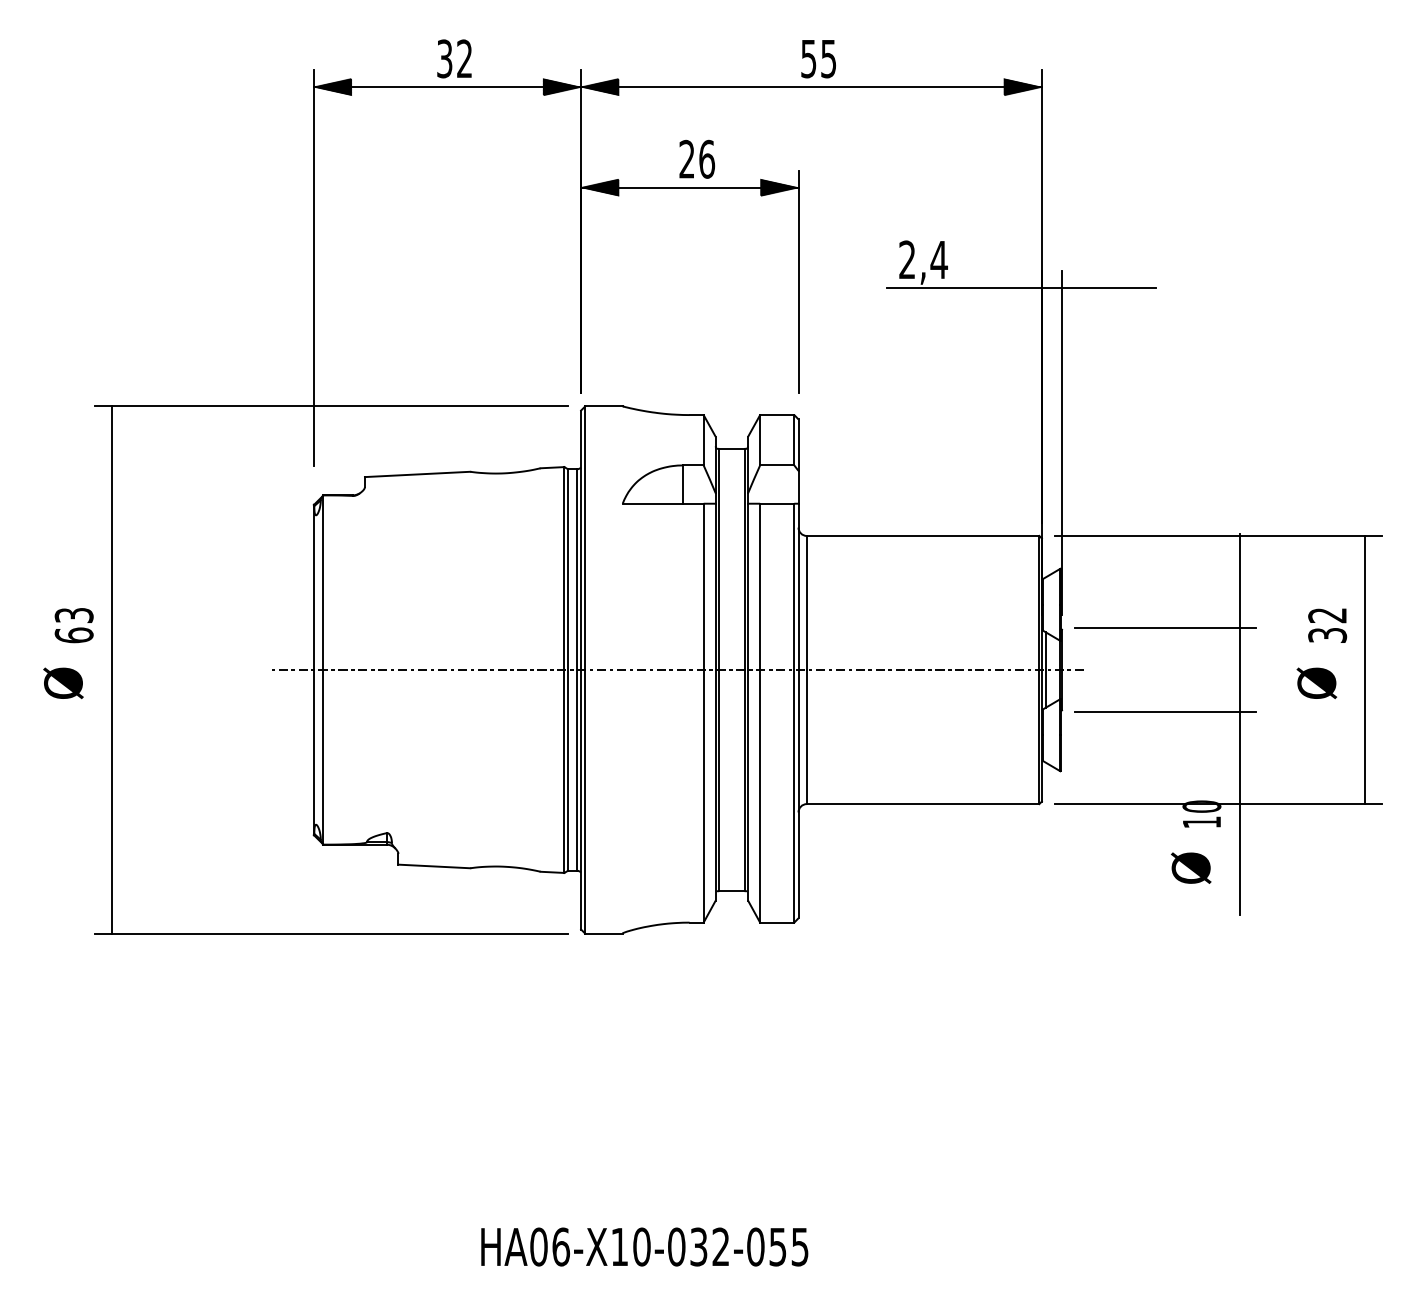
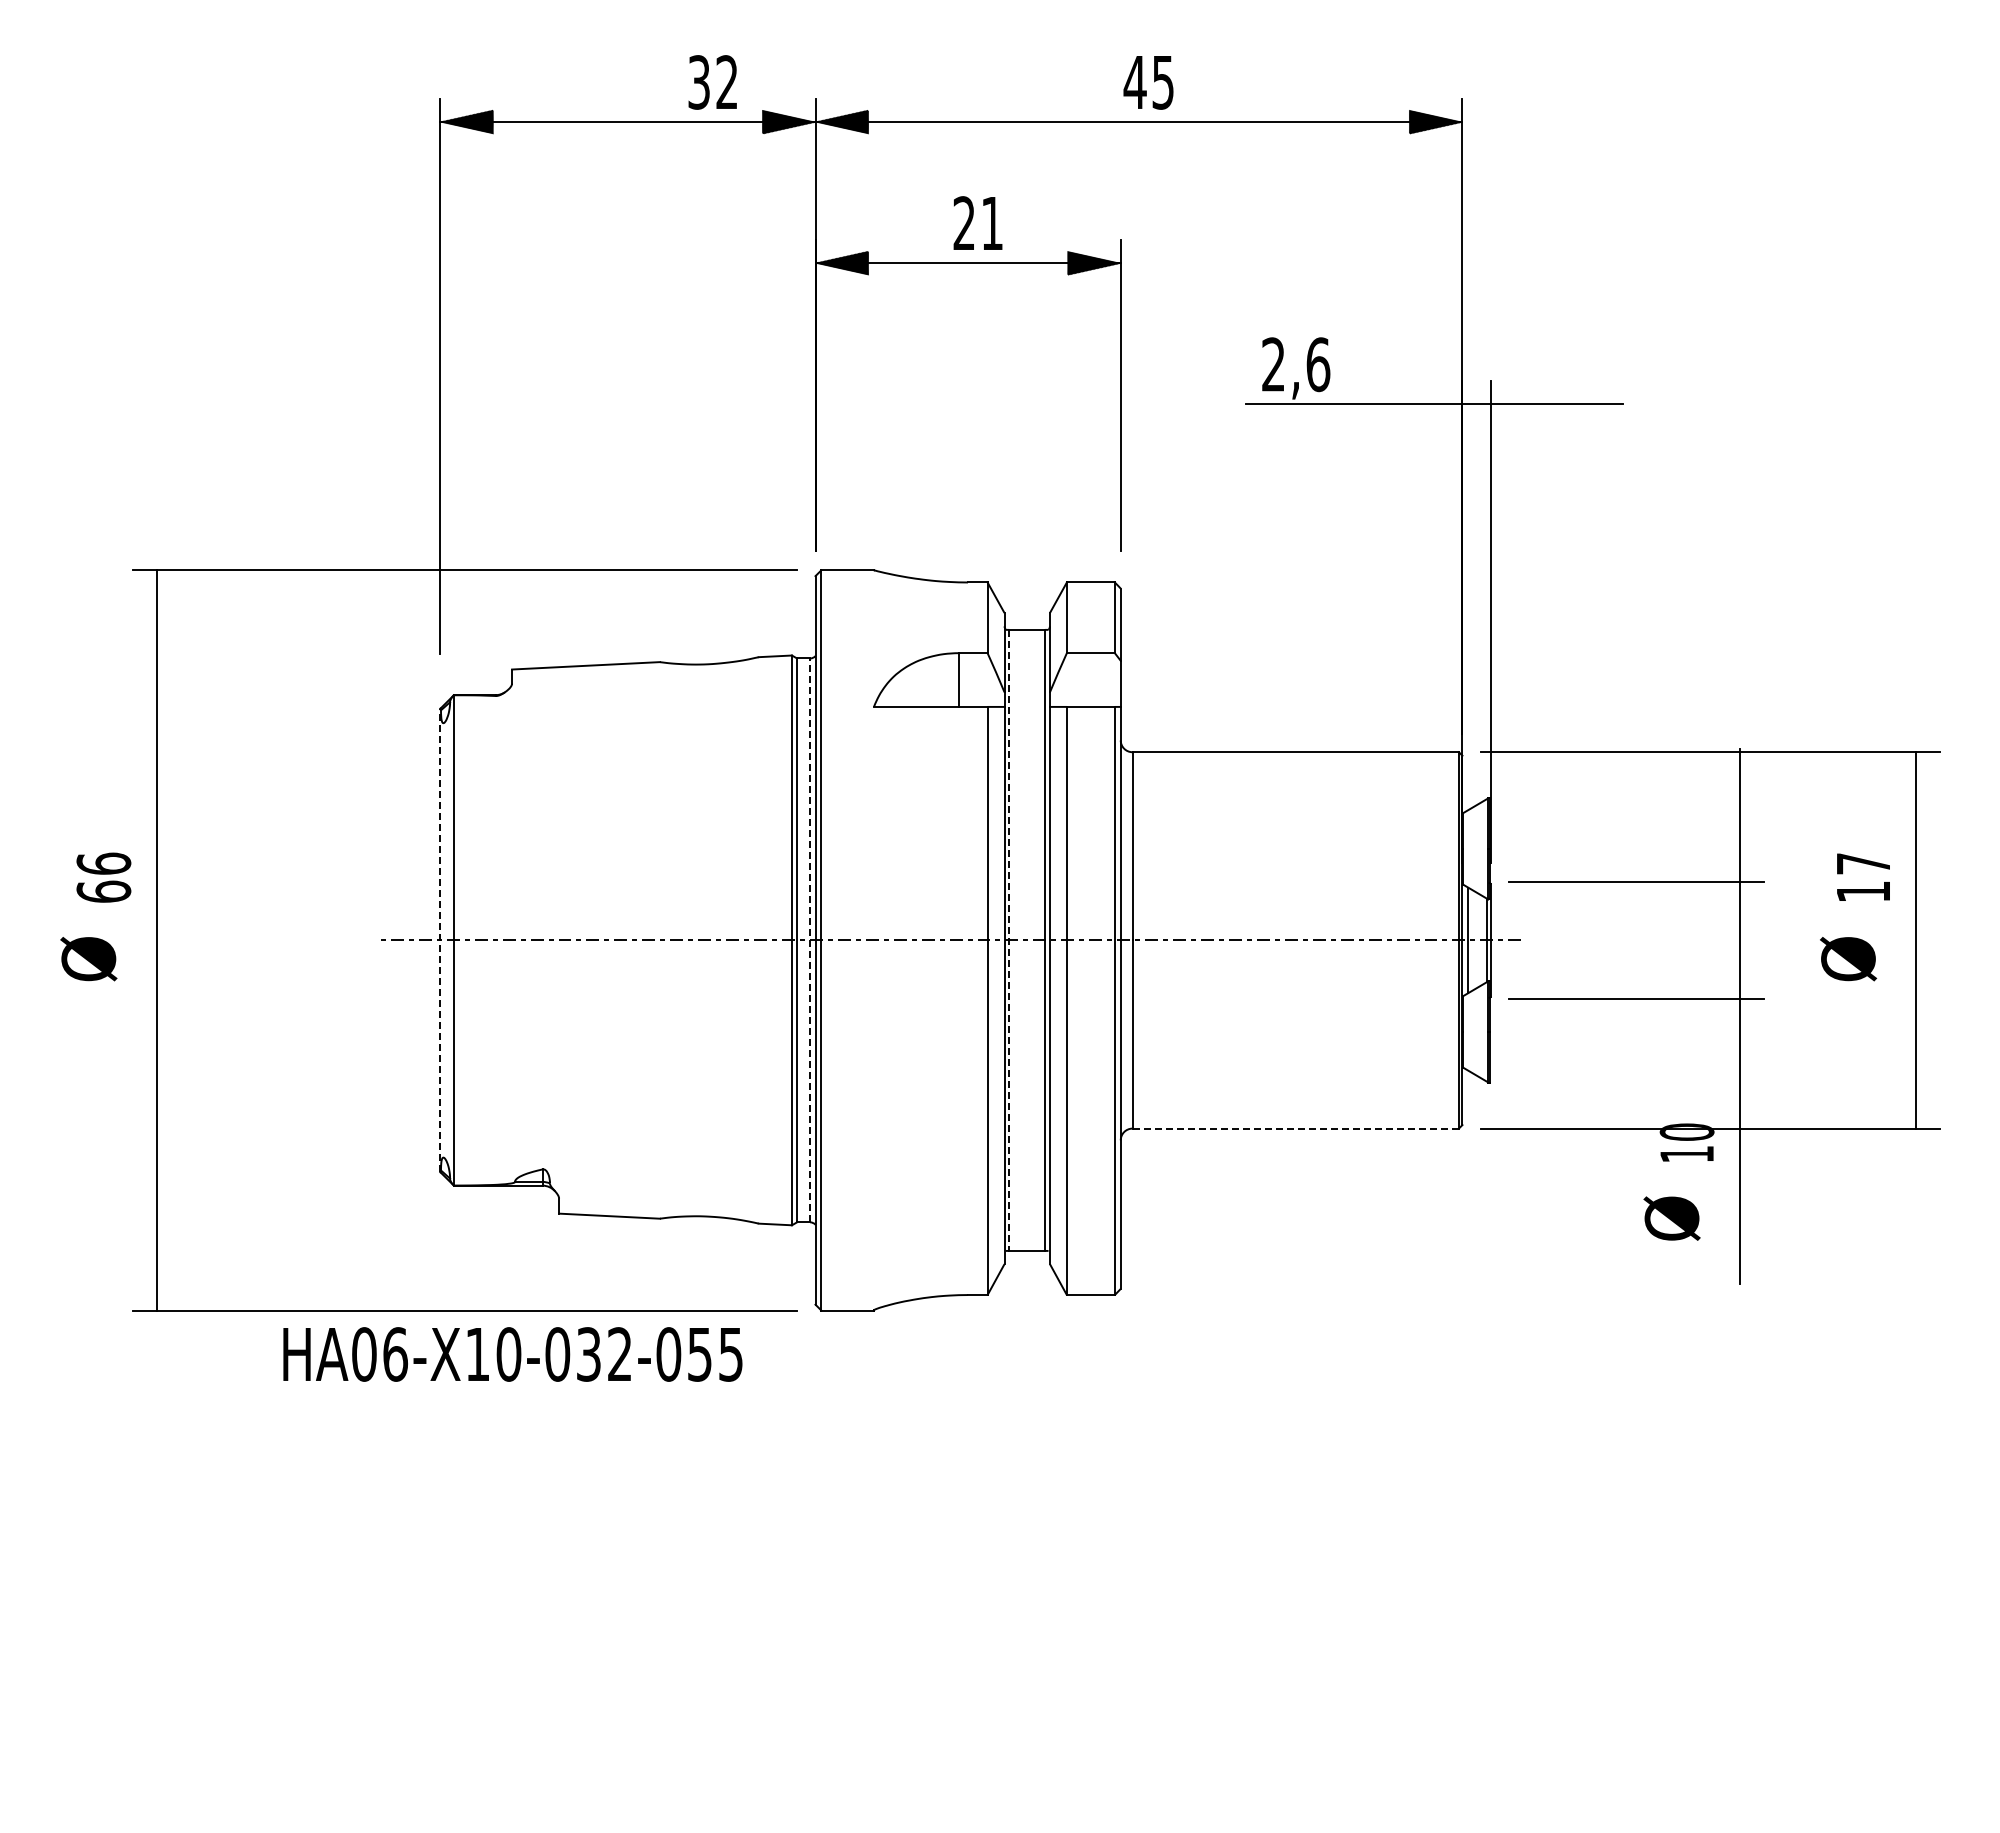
text: (454, 58) -> (712, 82), moved
text: (808, 58) -> (1134, 82), 55 -> 45
text: (707, 159) -> (992, 223), 26 -> 21
text: (938, 259) -> (1317, 364), 2,4 -> 2,6
text: (73, 615) -> (103, 863), 63 -> 66
text: (1327, 625) -> (1863, 877), 32 -> 17
line: (313, 669) -> (440, 939), solid -> dashed
line: (577, 670) -> (810, 940), solid -> dashed
line: (719, 670) -> (1009, 940), solid -> dashed
line: (923, 804) -> (1296, 1128), solid -> dashed
text: (644, 1247) -> (512, 1354), moved

